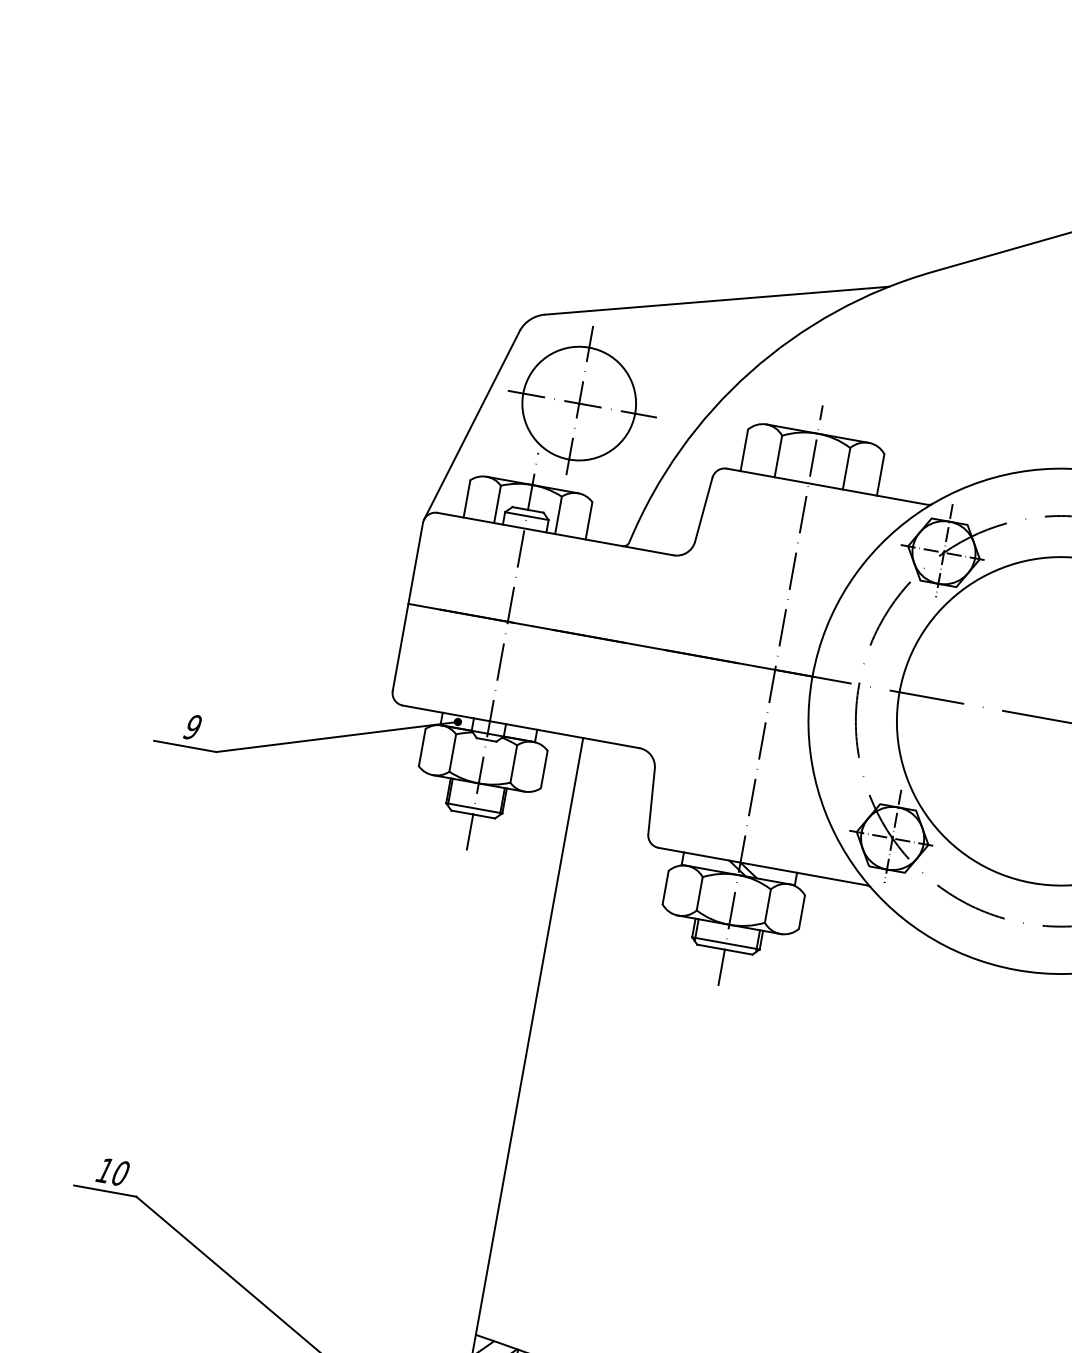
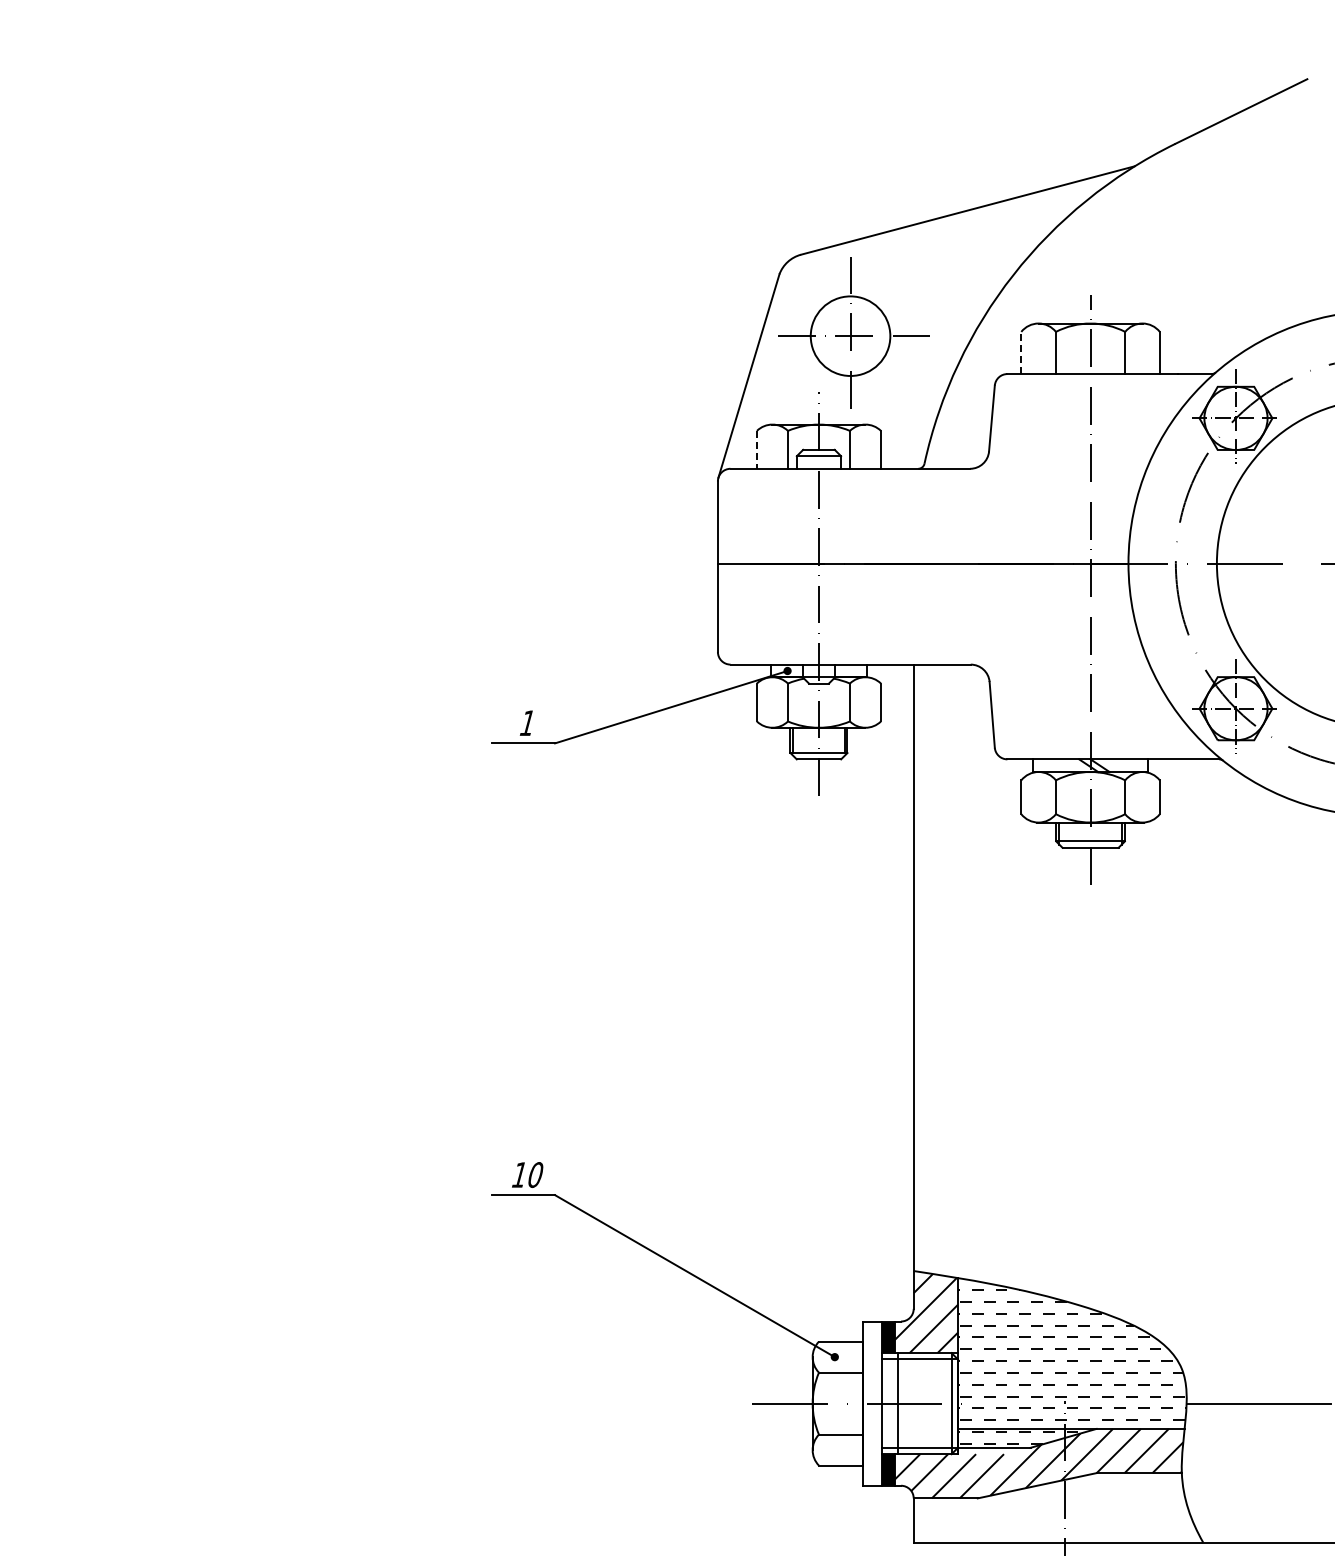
circle: (579, 403) -> (850, 336), size x0.7
line: (744, 449) -> (1021, 352), solid -> dashed
line: (466, 498) -> (756, 449), solid -> dashed
text: (192, 727) -> (527, 723), 9 -> 1

